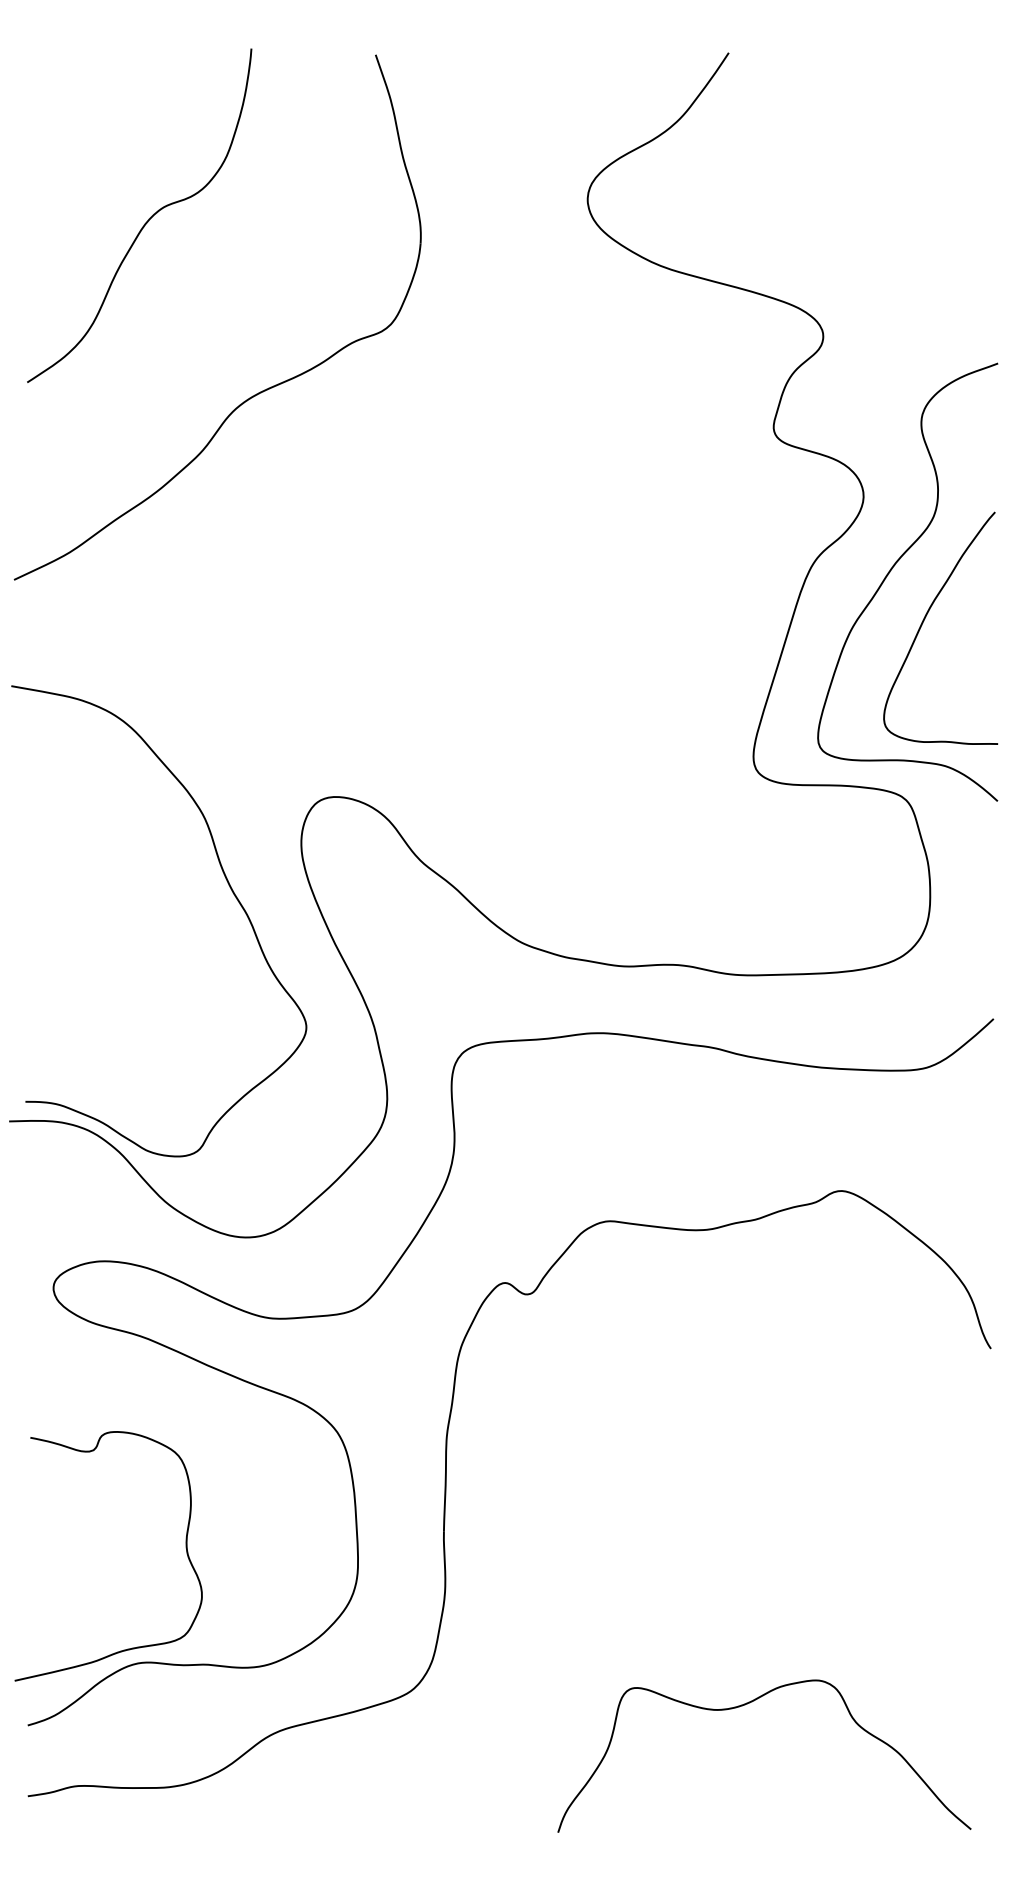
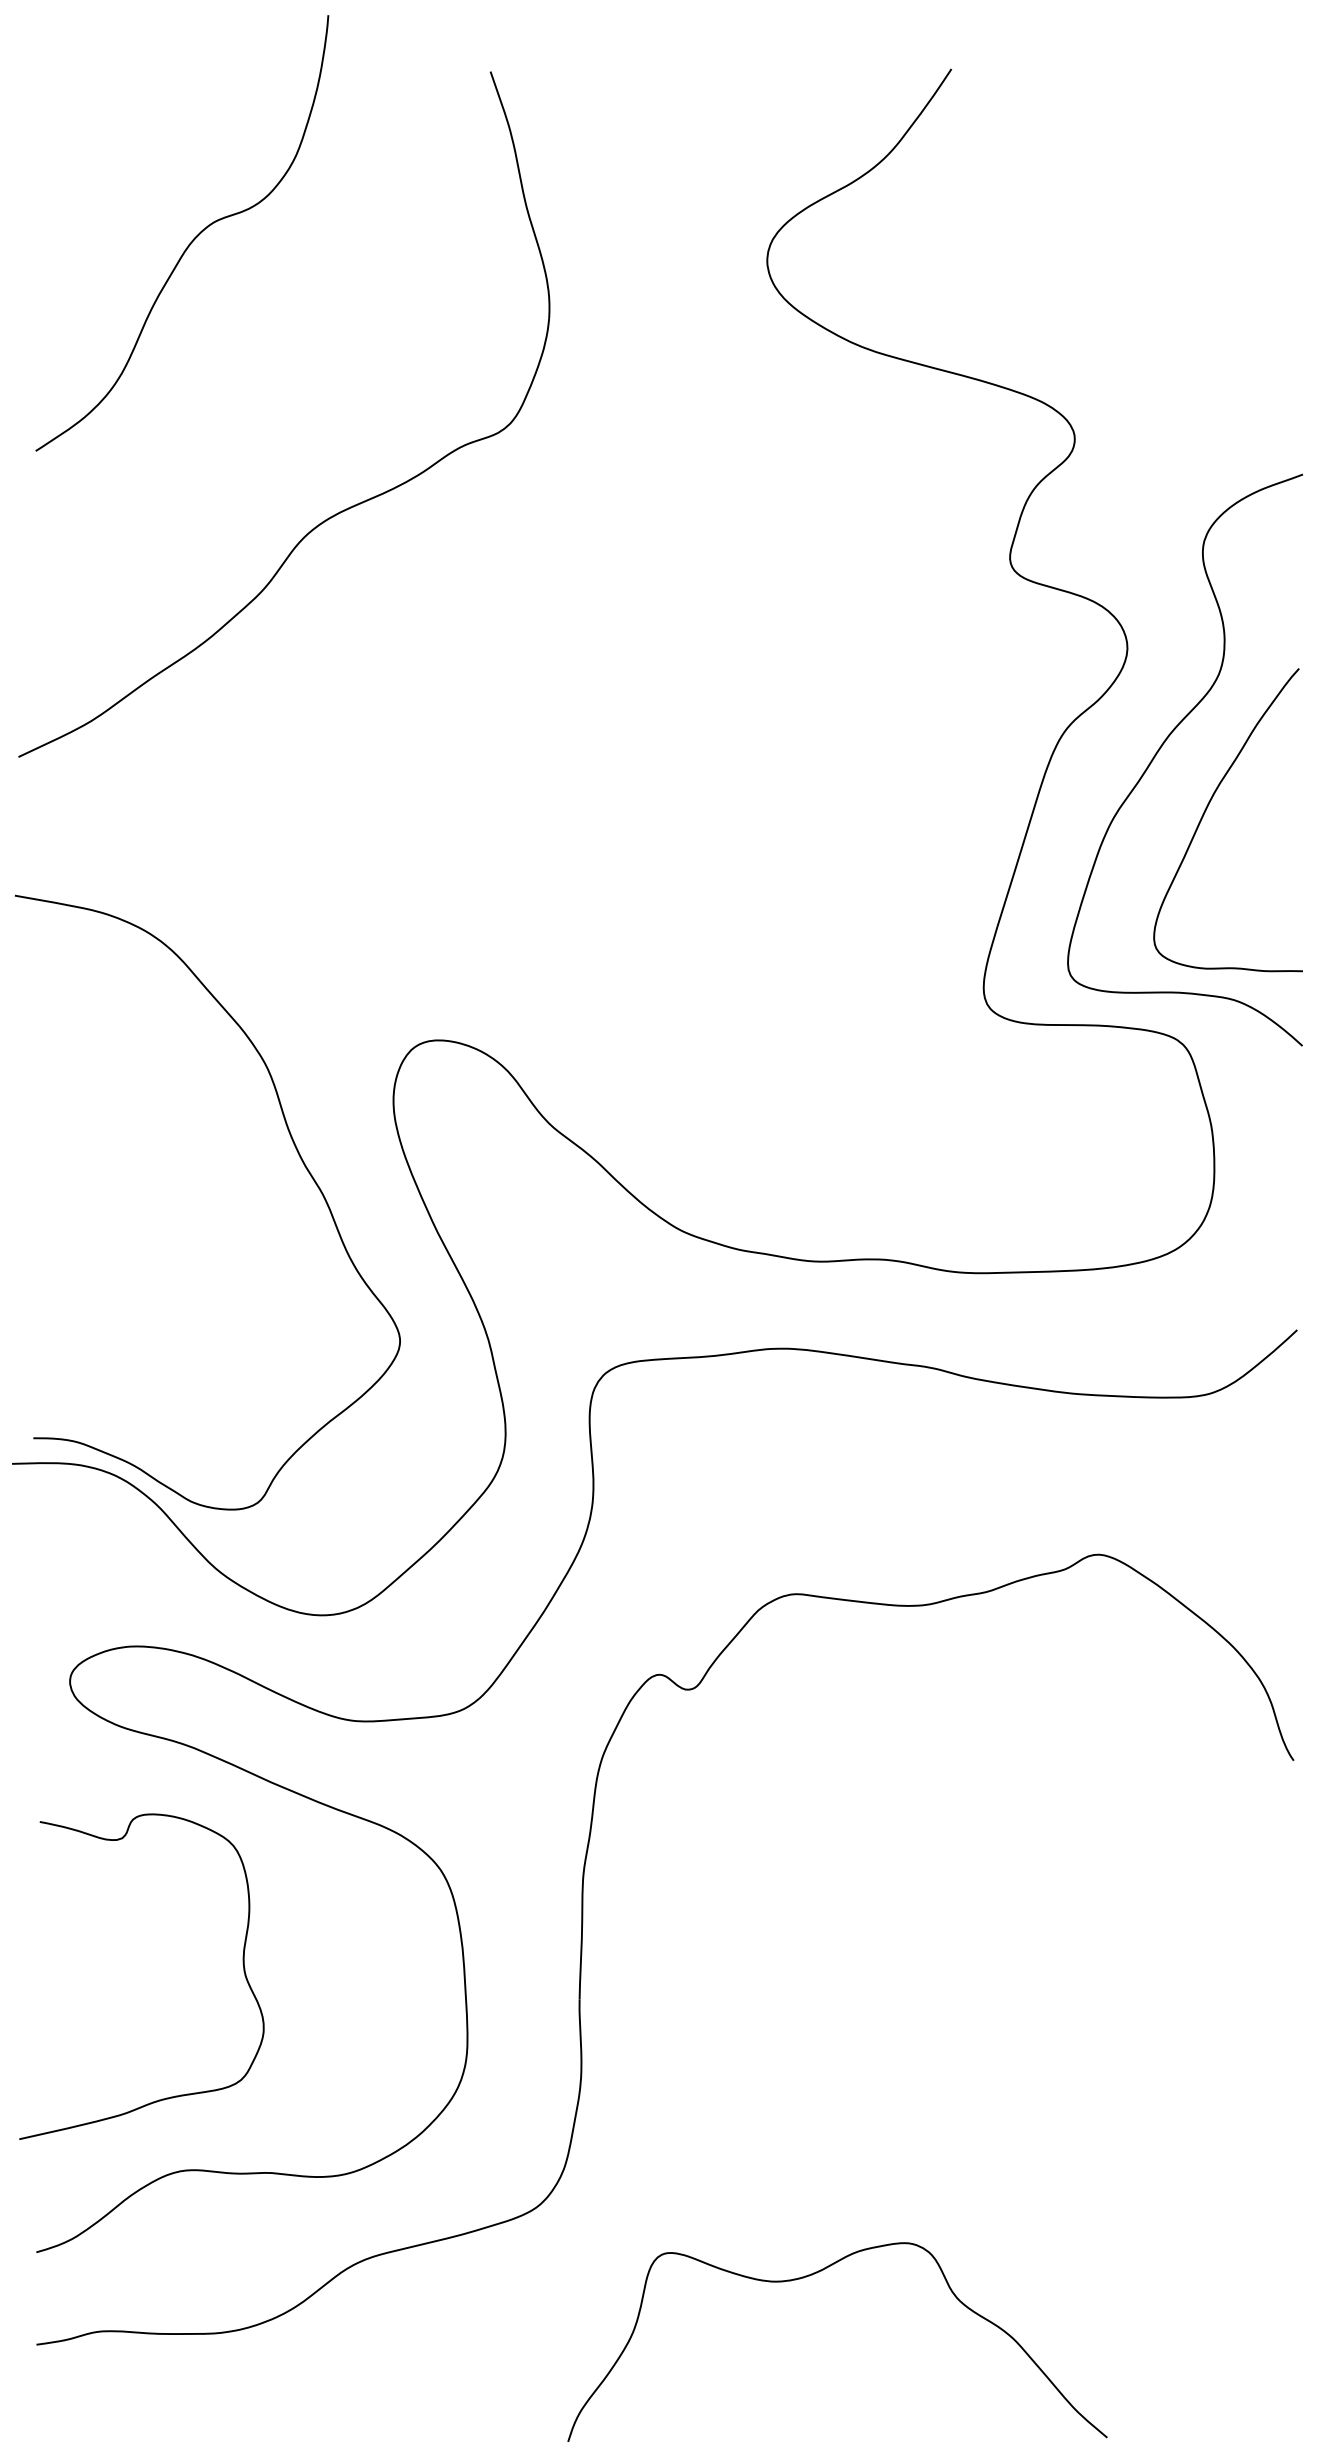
curve: (146, 221) -> (191, 240), moved
curve: (185, 1547) -> (242, 1965), moved
curve: (745, 1705) -> (812, 2275), moved

